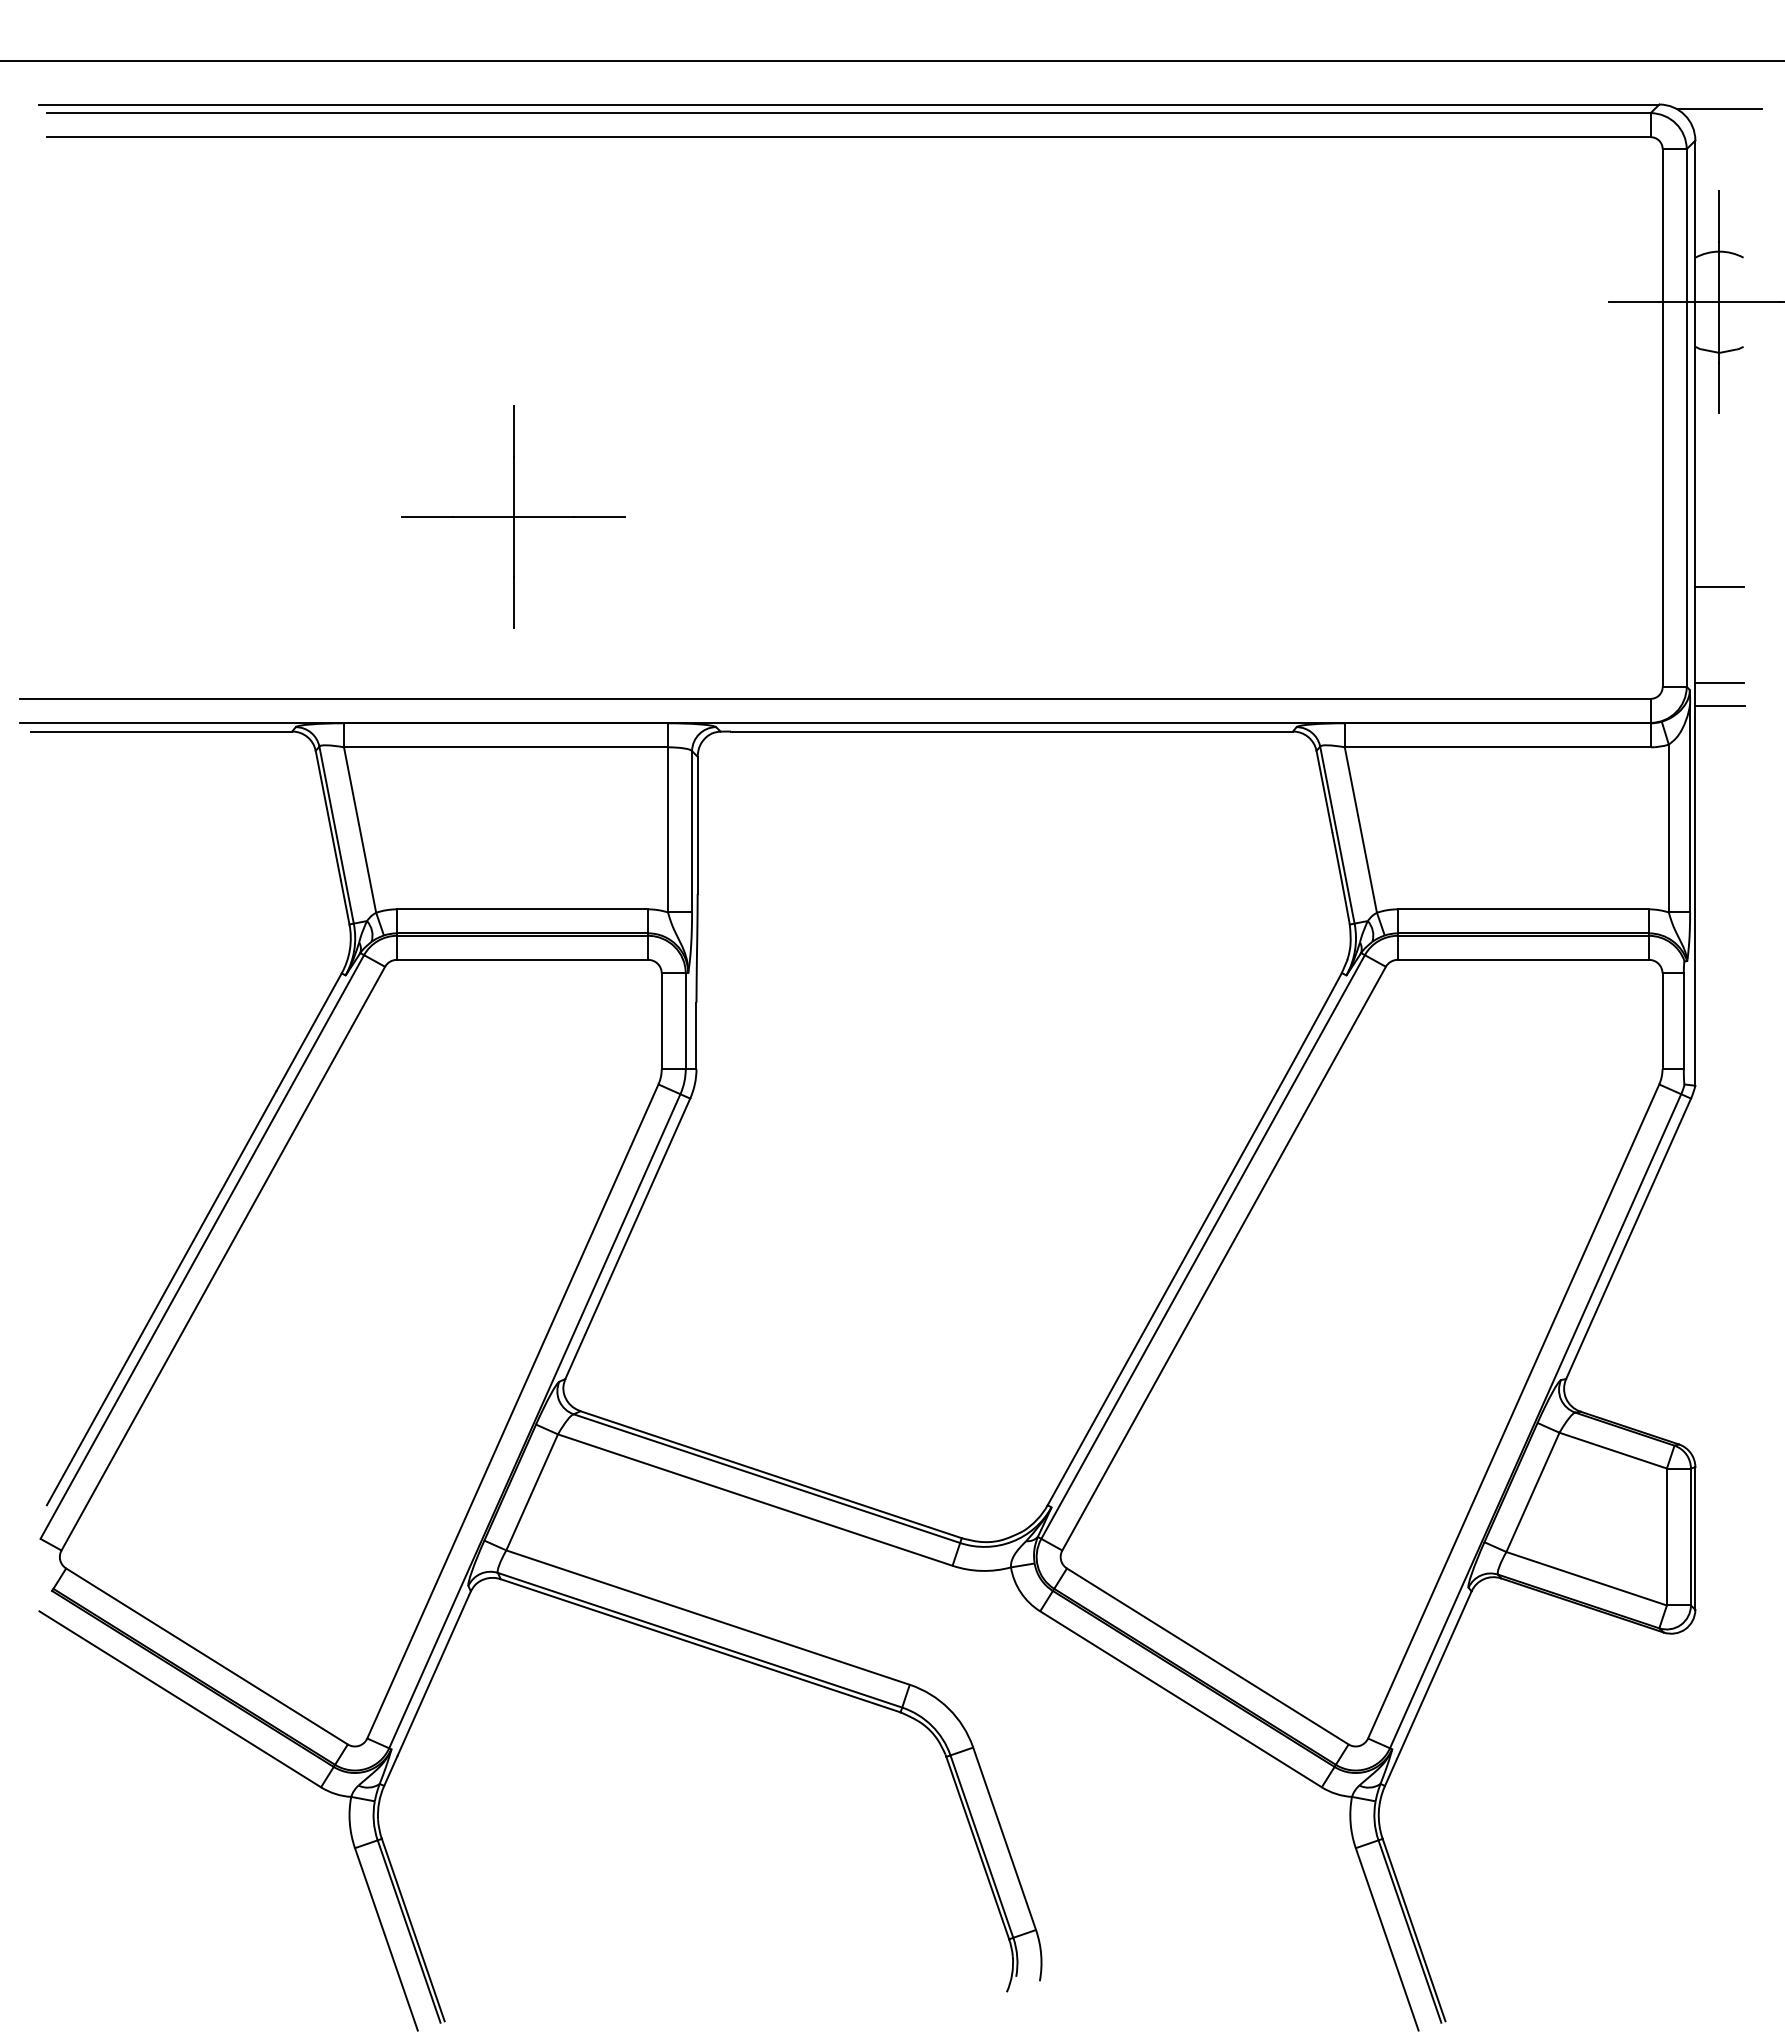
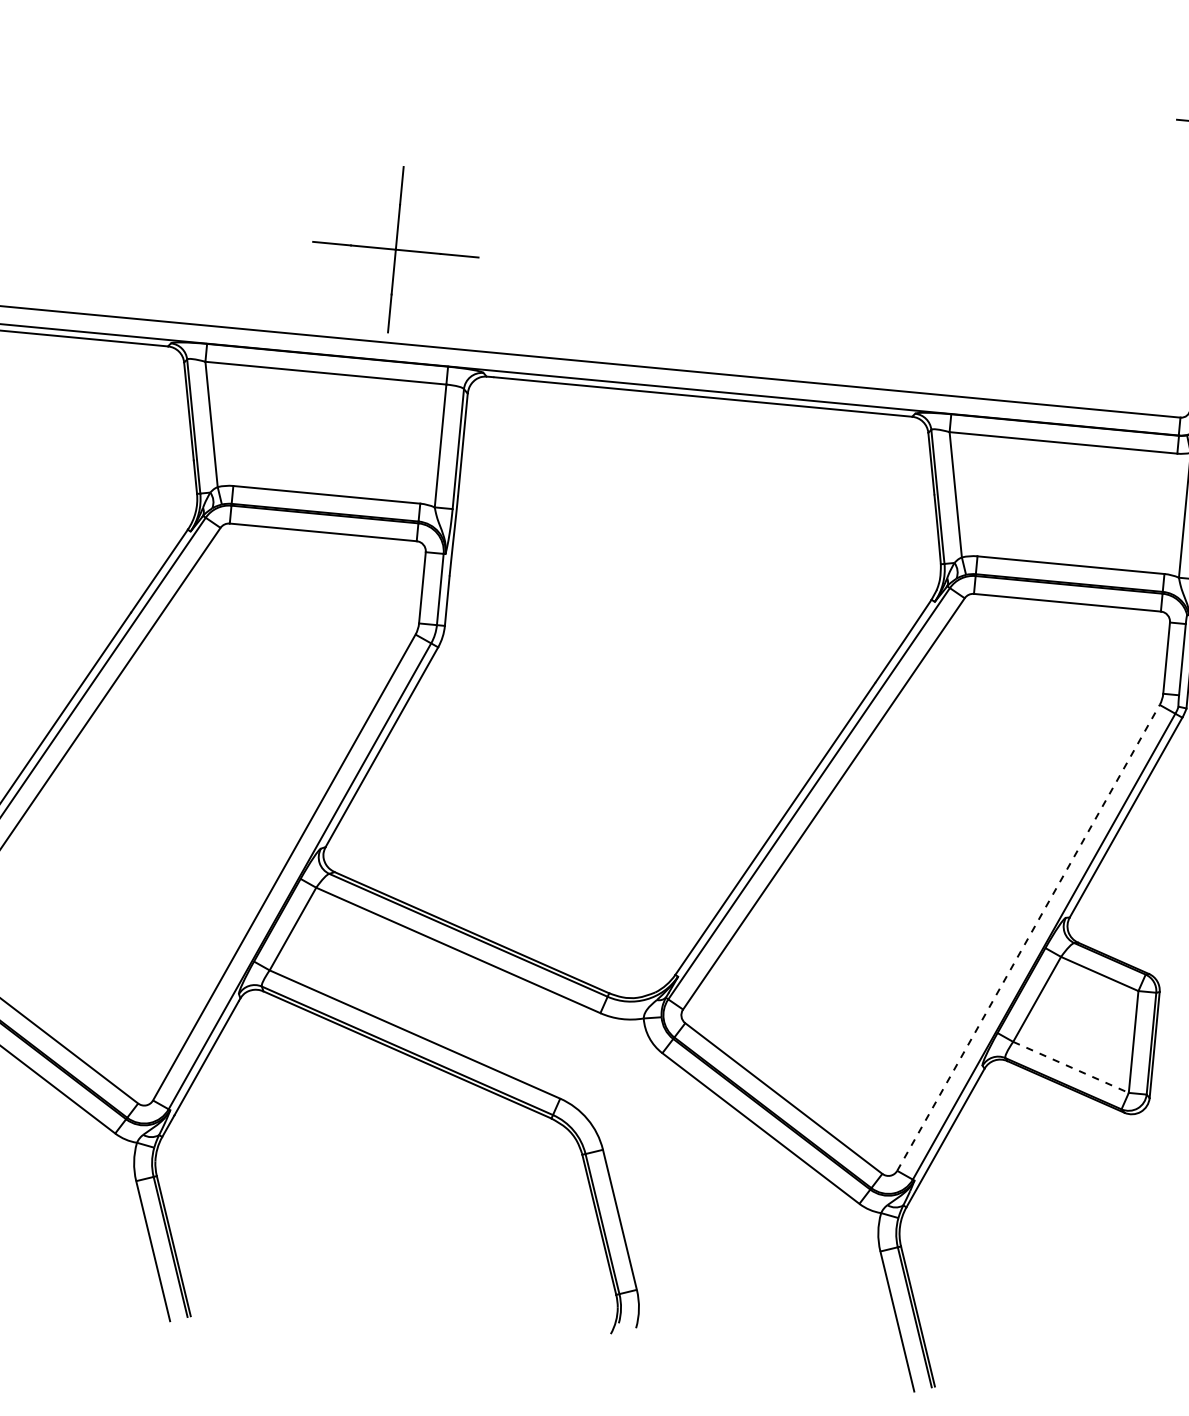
part: (513, 516) -> (395, 249), moved
line: (1513, 1411) -> (1028, 937), solid -> dashed
line: (1586, 1578) -> (1070, 1067), solid -> dashed

